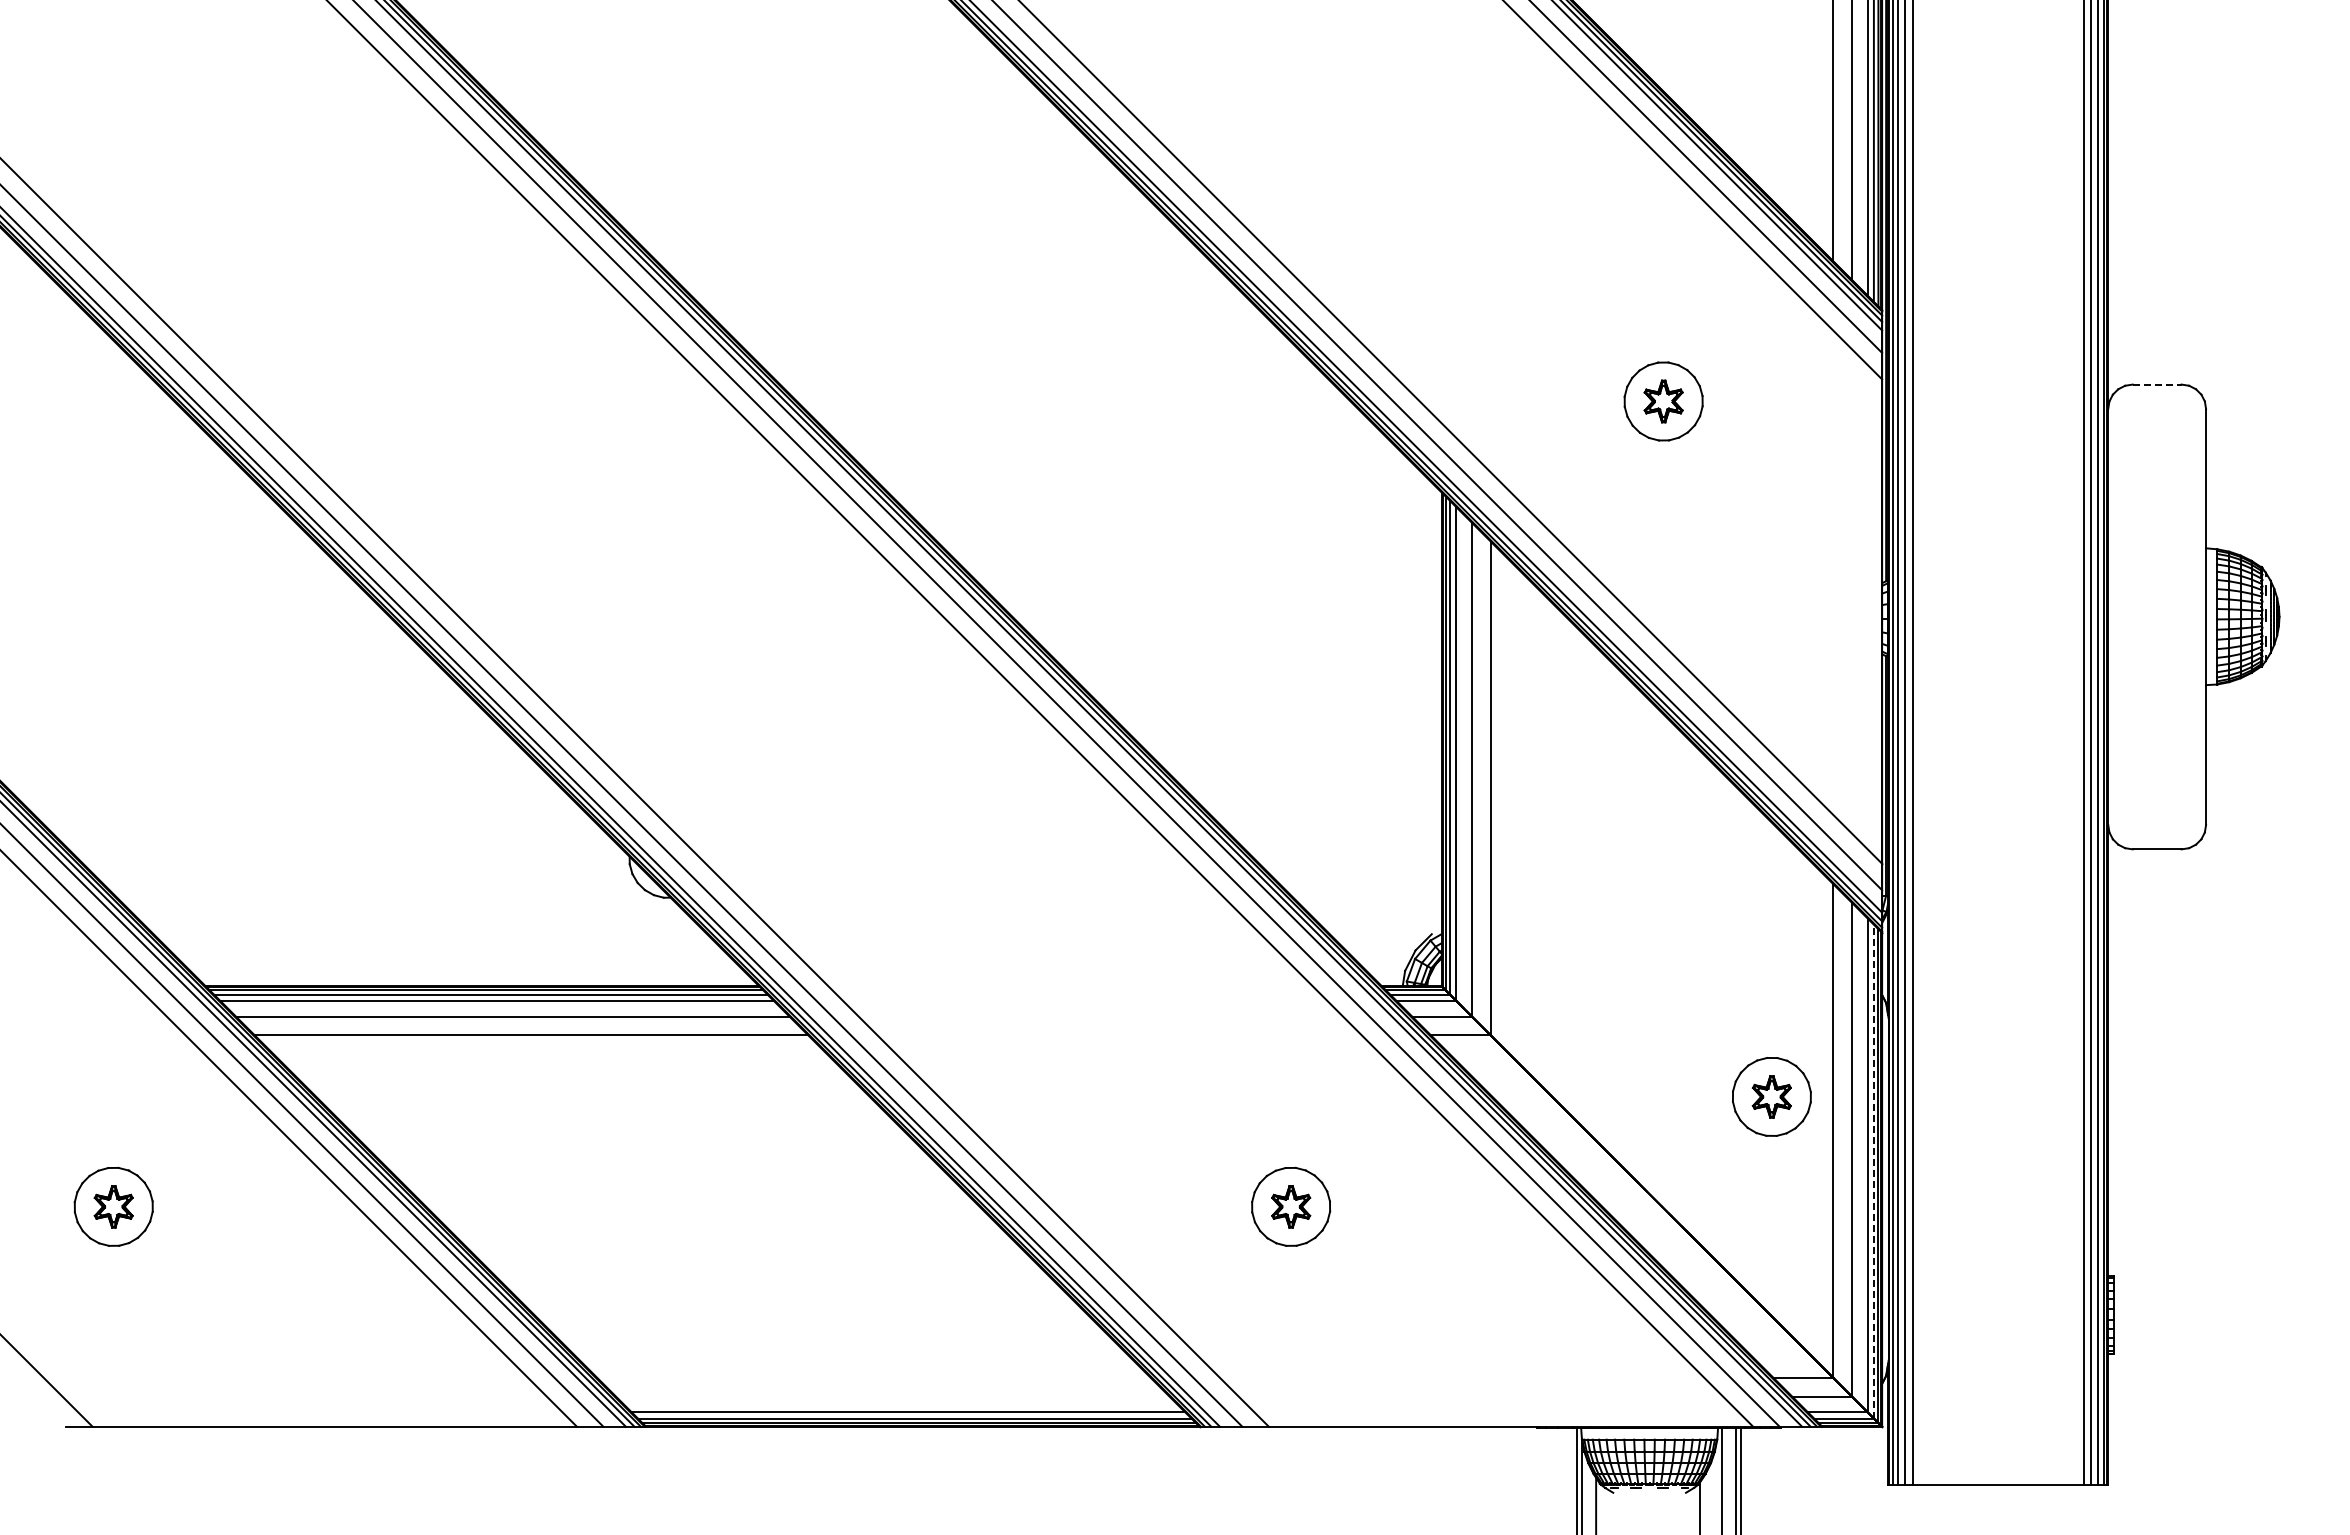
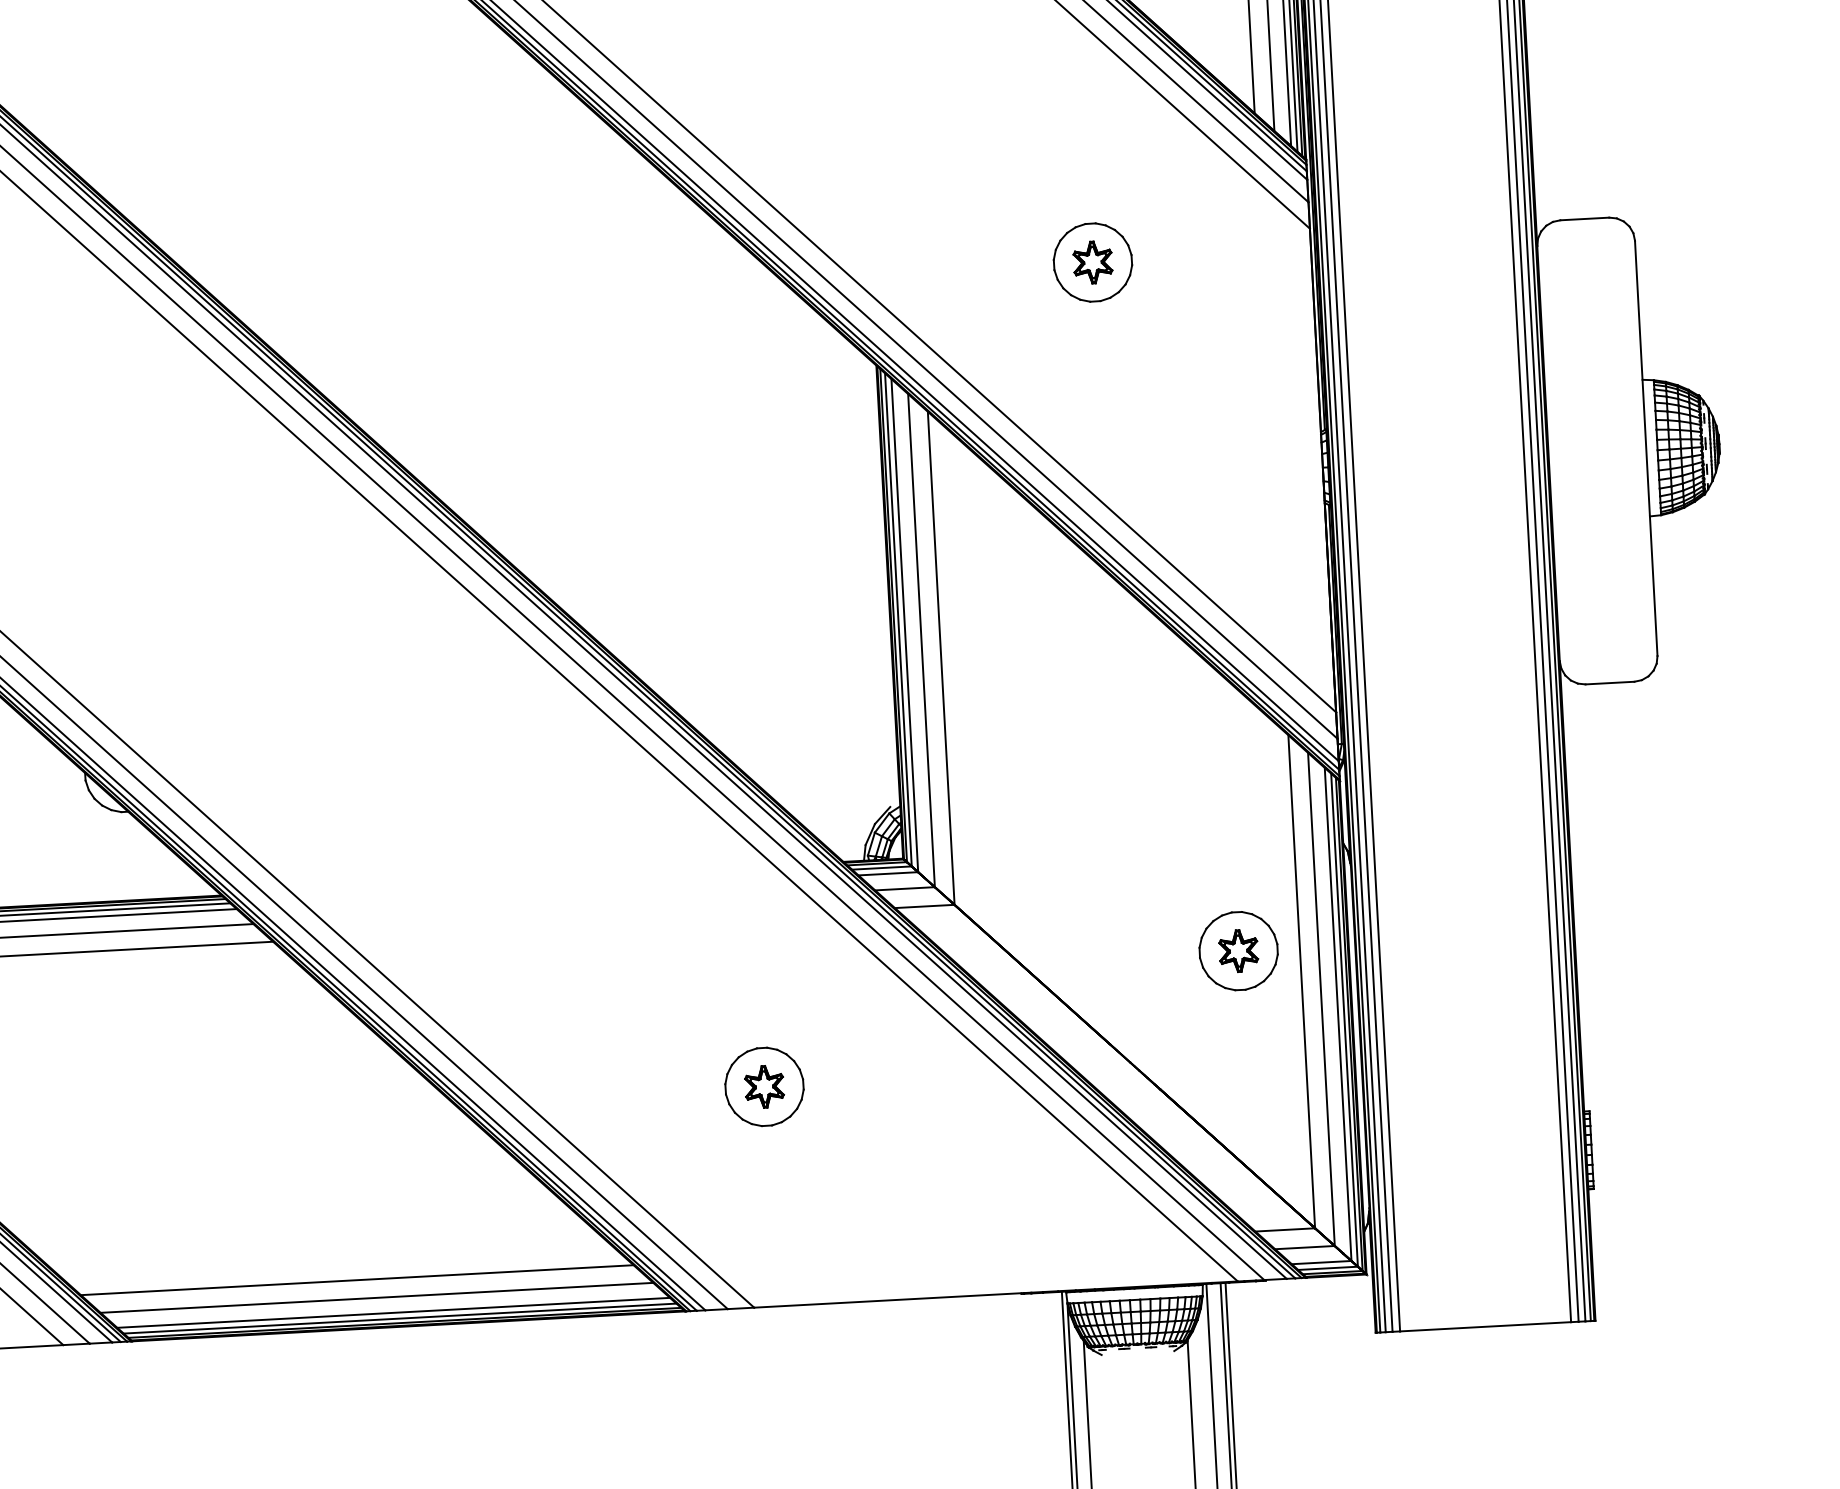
line: (2157, 384) -> (1585, 218), dashed -> solid
line: (1873, 1171) -> (1344, 1020), dashed -> solid
line: (873, 1377) -> (356, 1279), added
line: (892, 1396) -> (376, 1297), added

